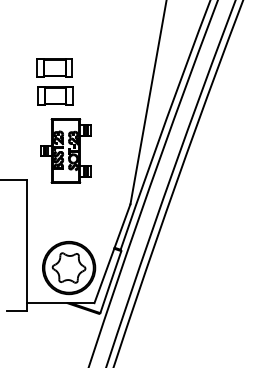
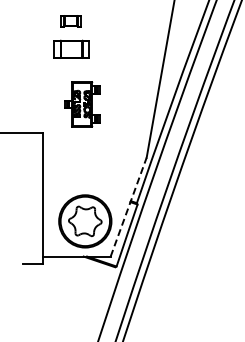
part: (54, 67) -> (70, 20), size x0.6
part: (65, 150) -> (81, 103), size x0.7
line: (112, 253) -> (128, 206), solid -> dashed

